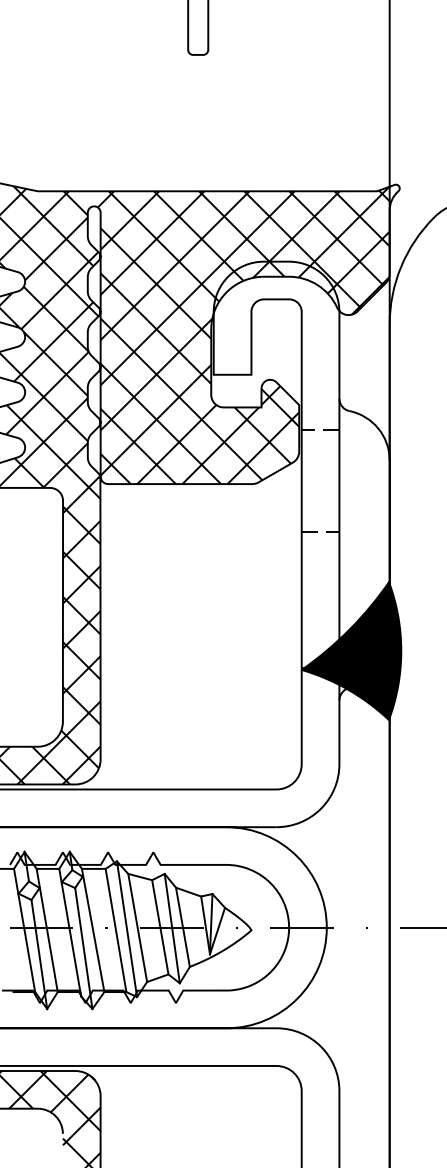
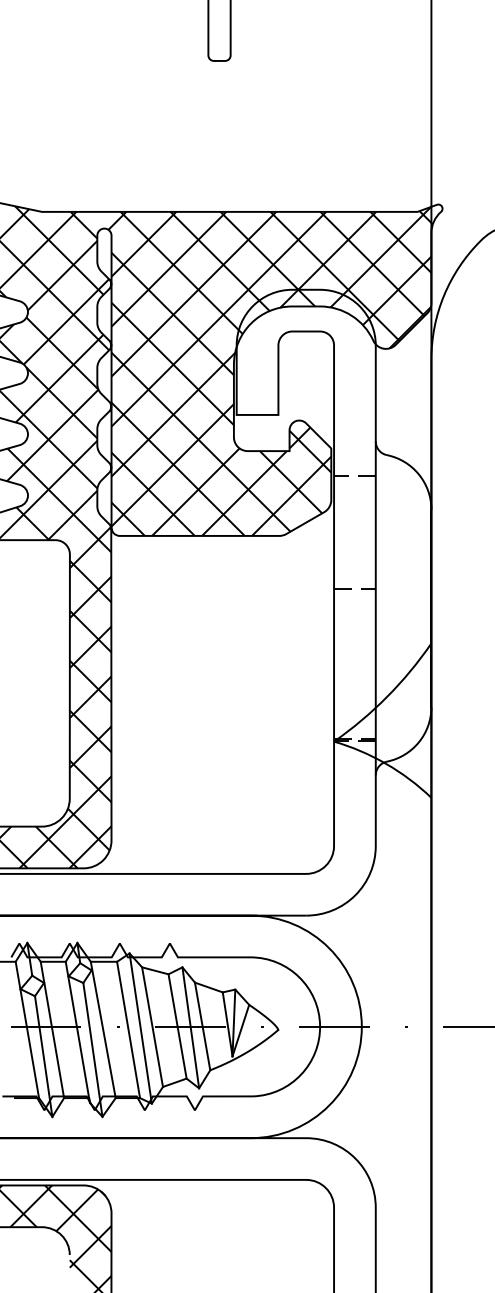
fill: (351, 650) -> (389, 720), removed

